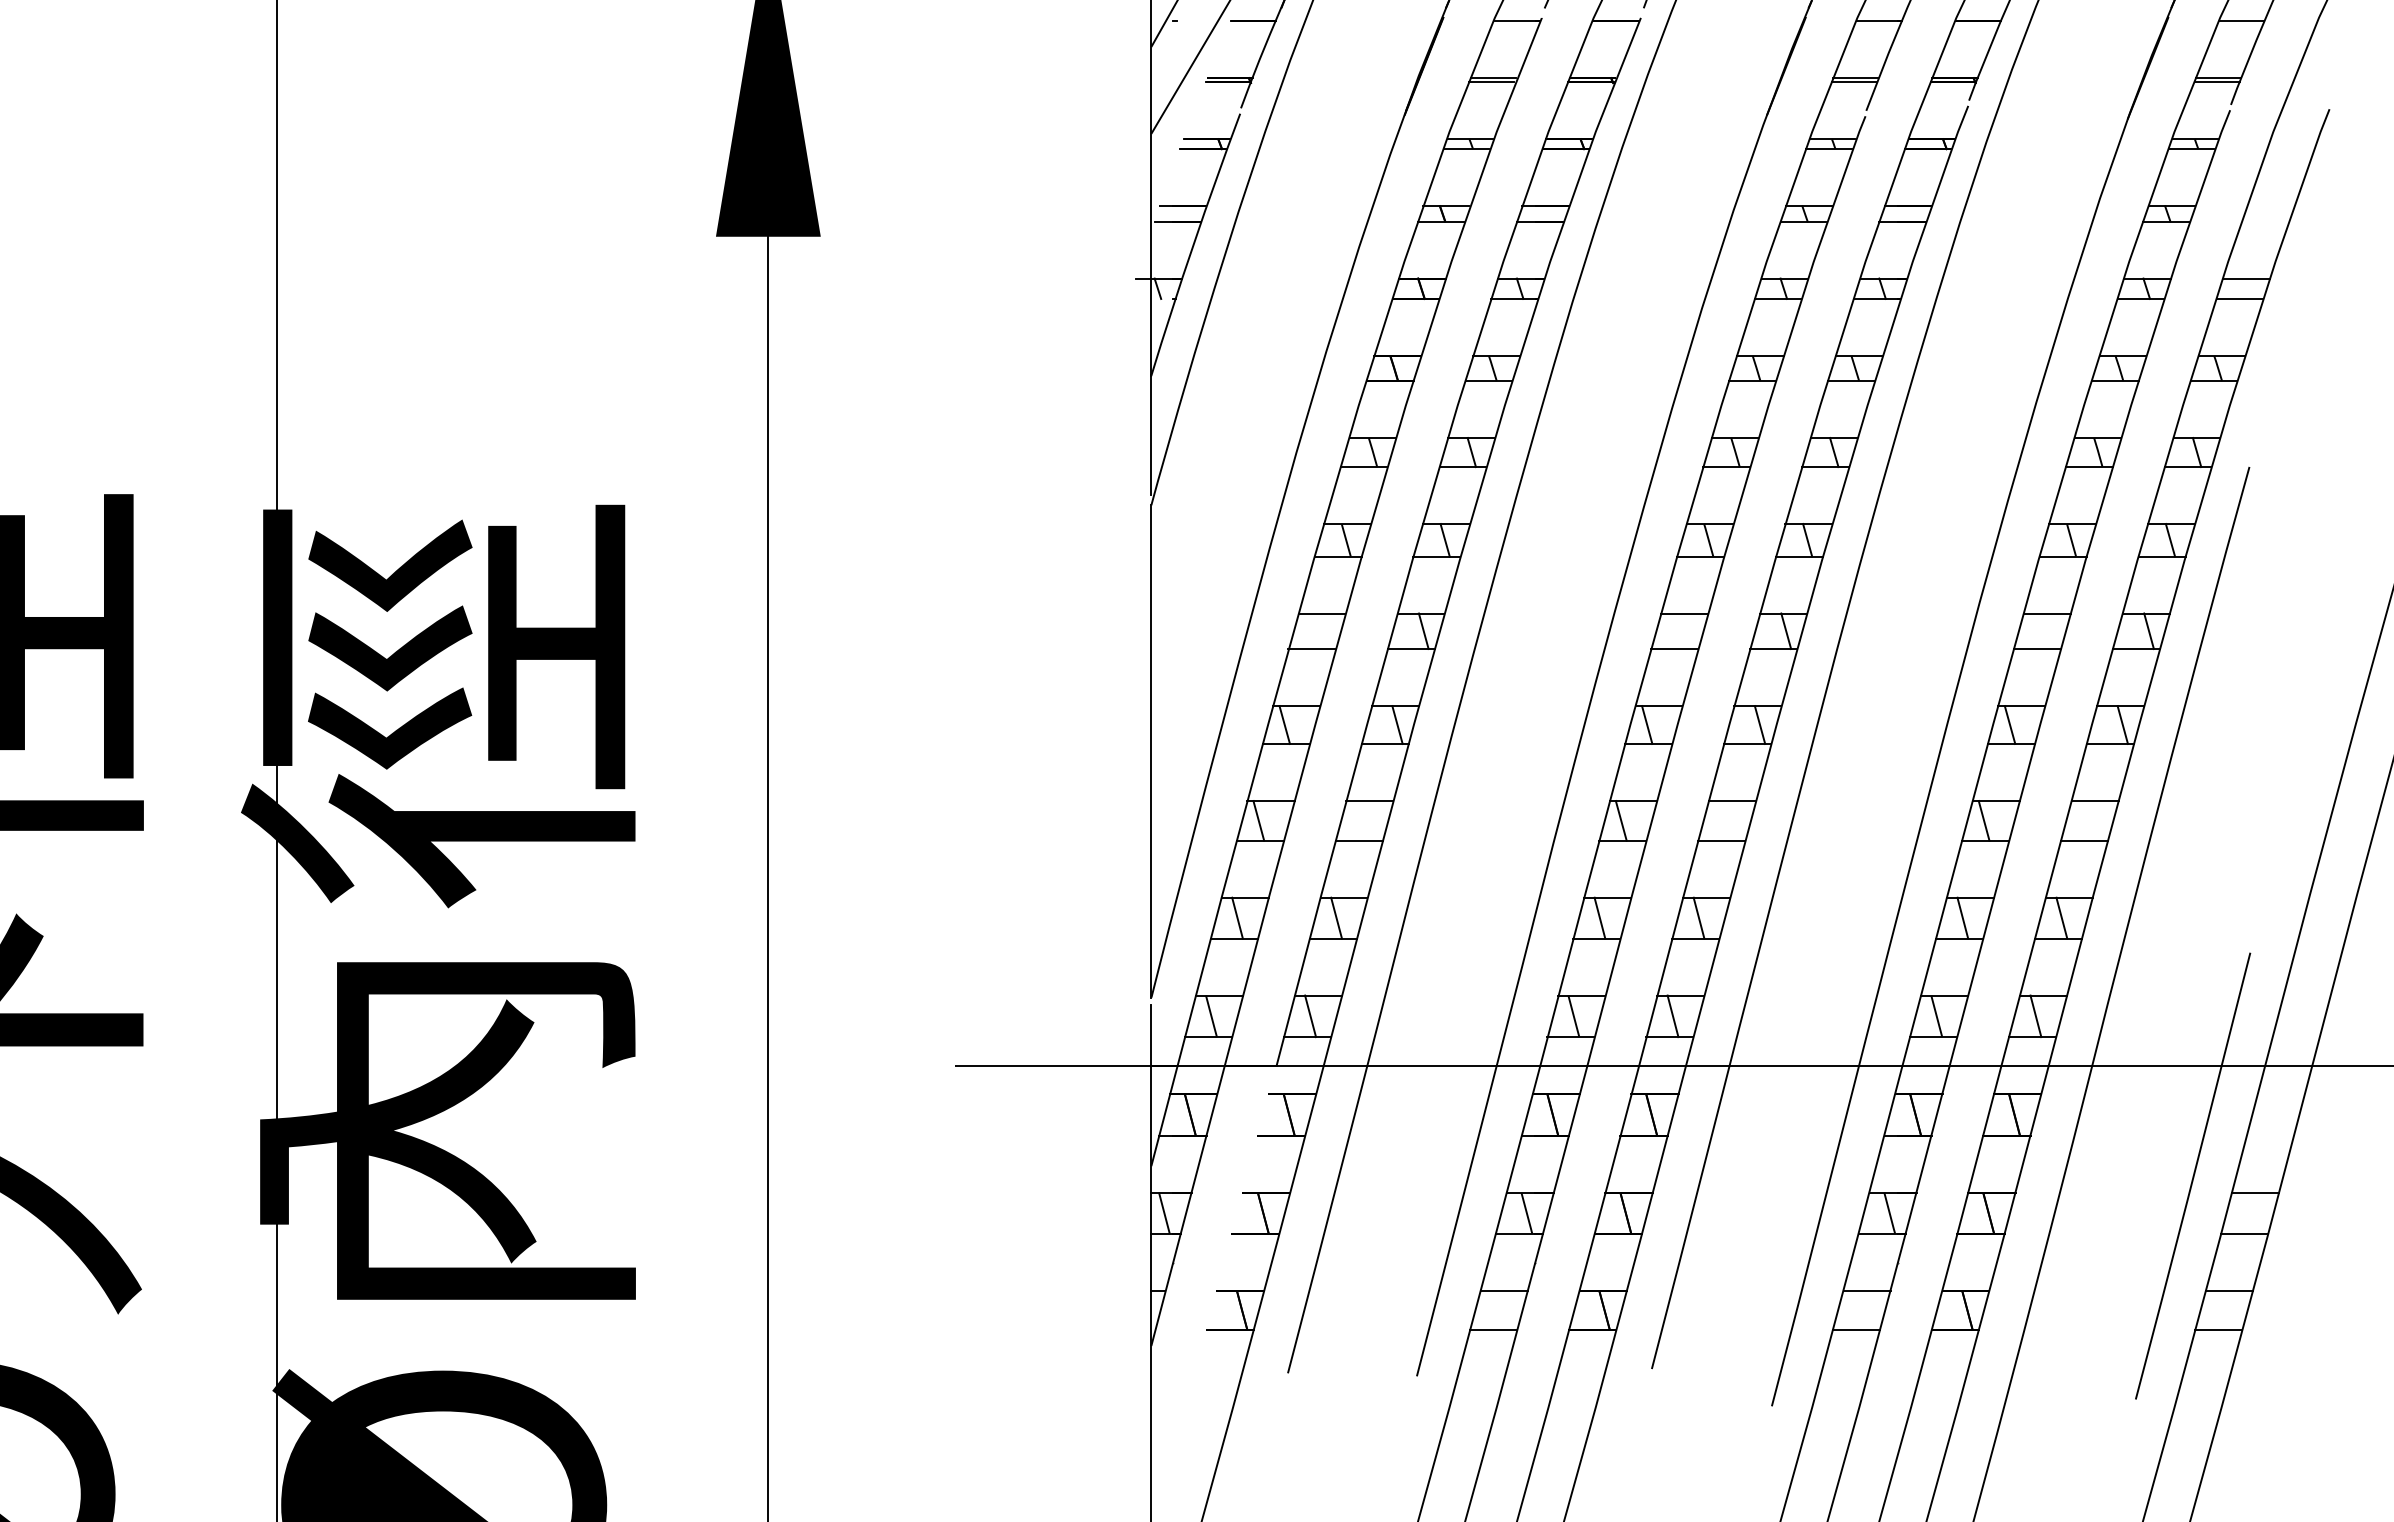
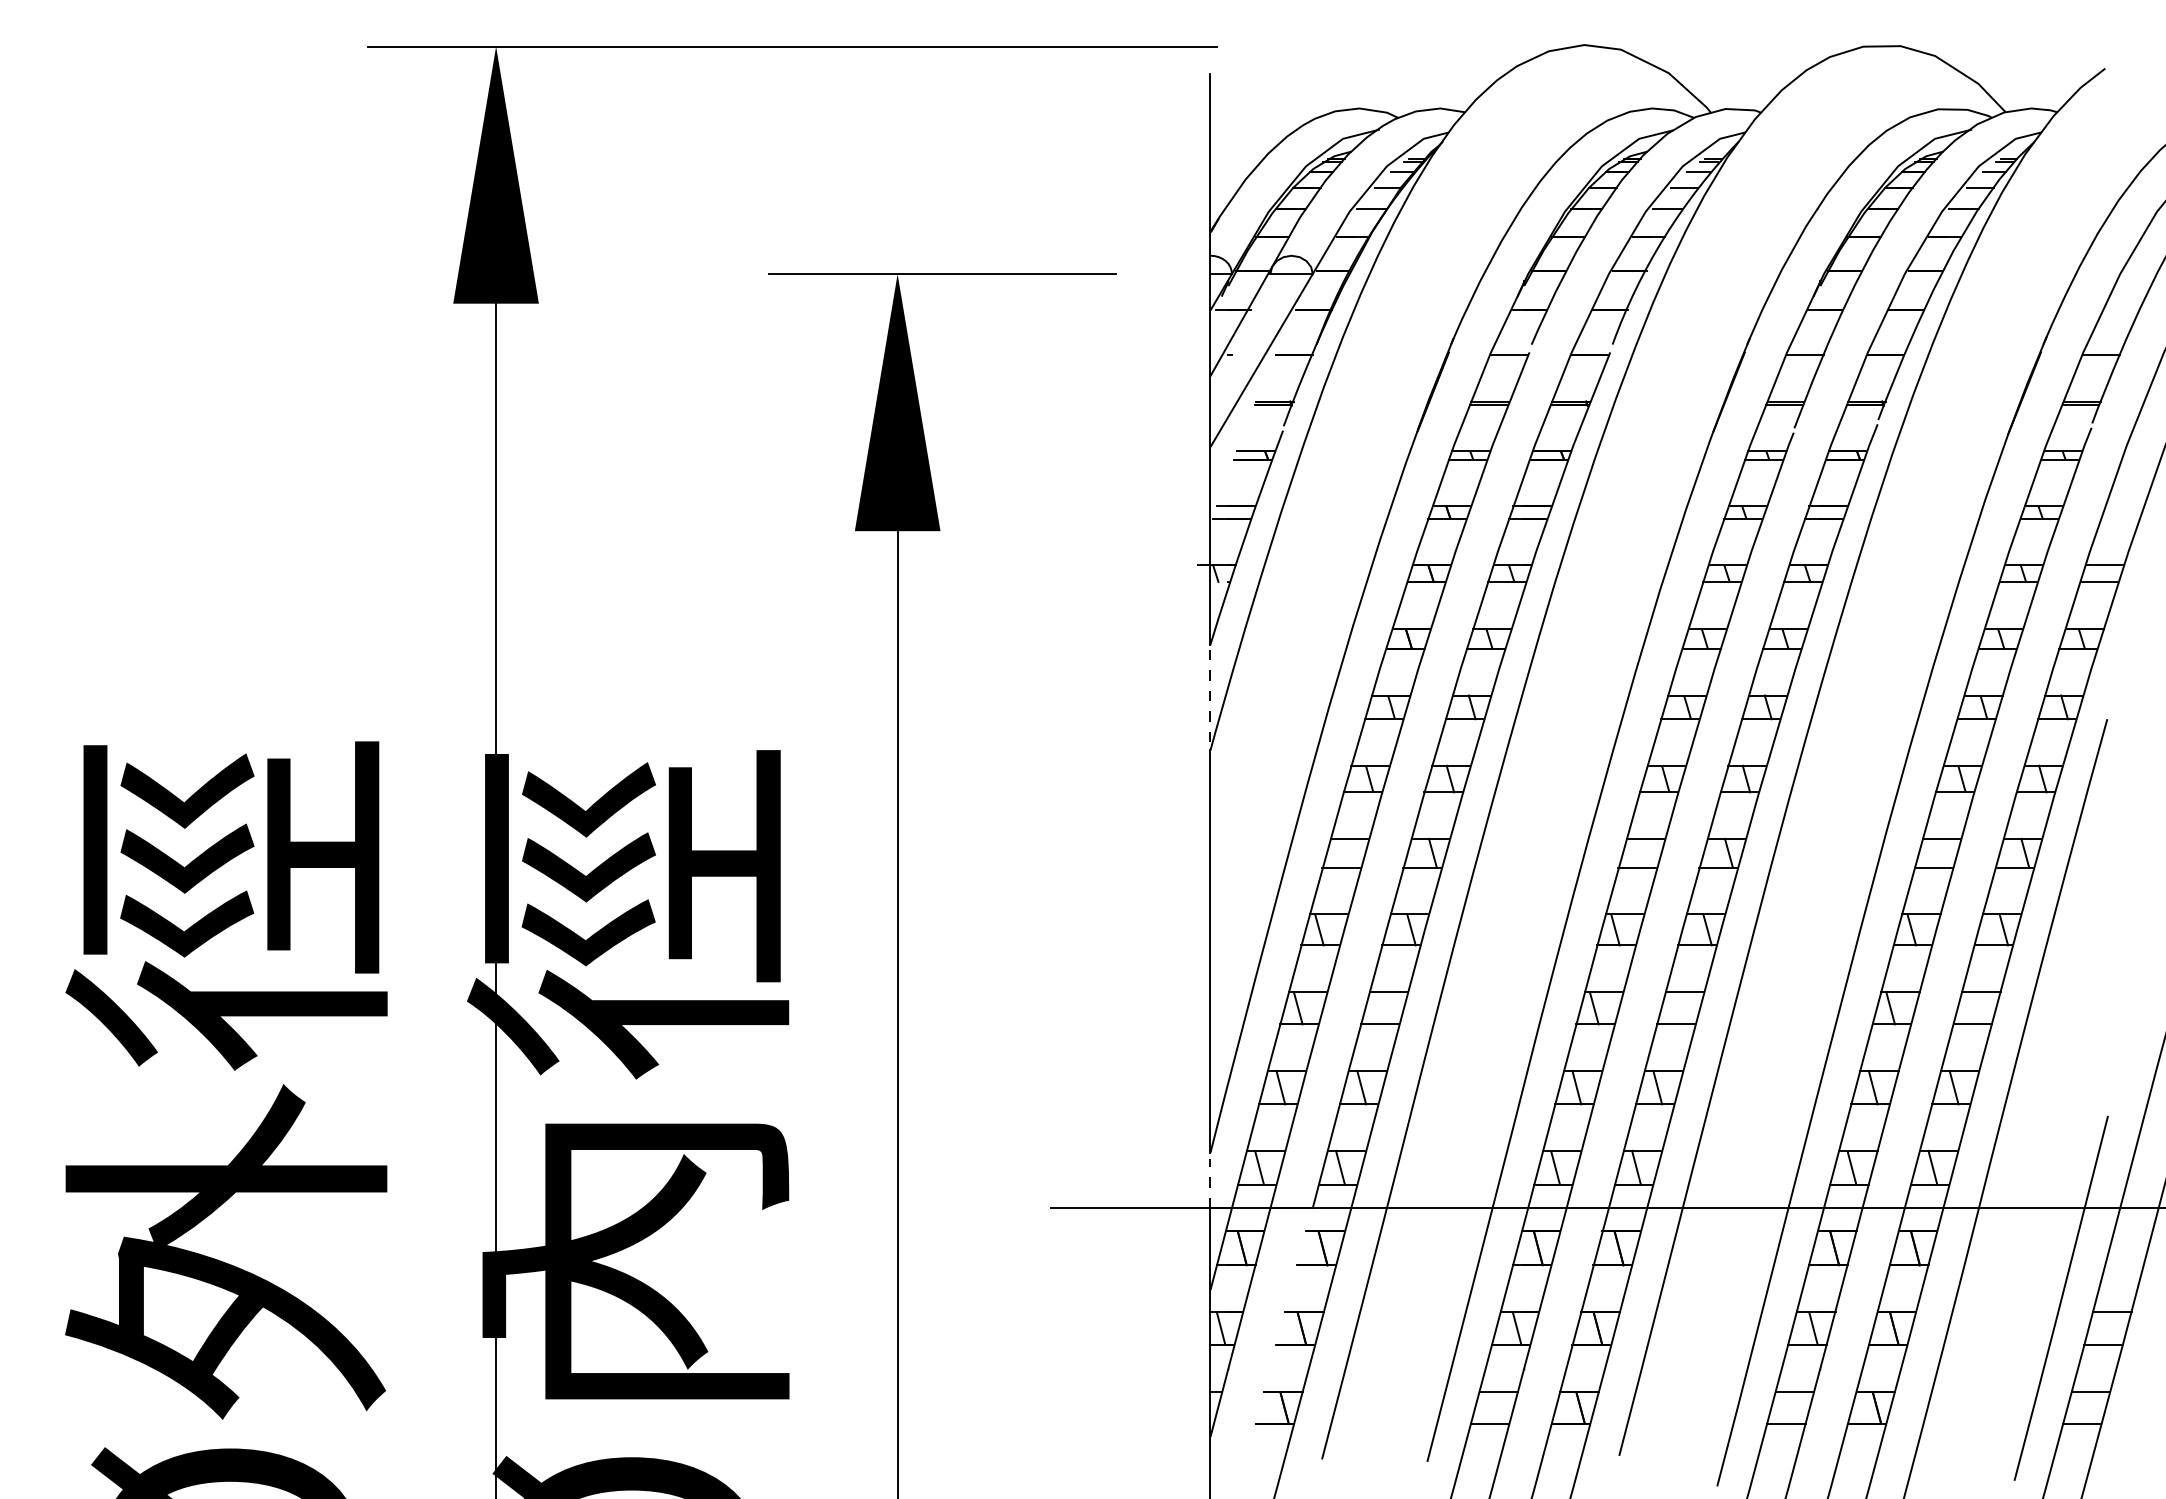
line: (1151, 434) -> (1210, 692), solid -> dashed
line: (1151, 1035) -> (1210, 1183), solid -> dashed

